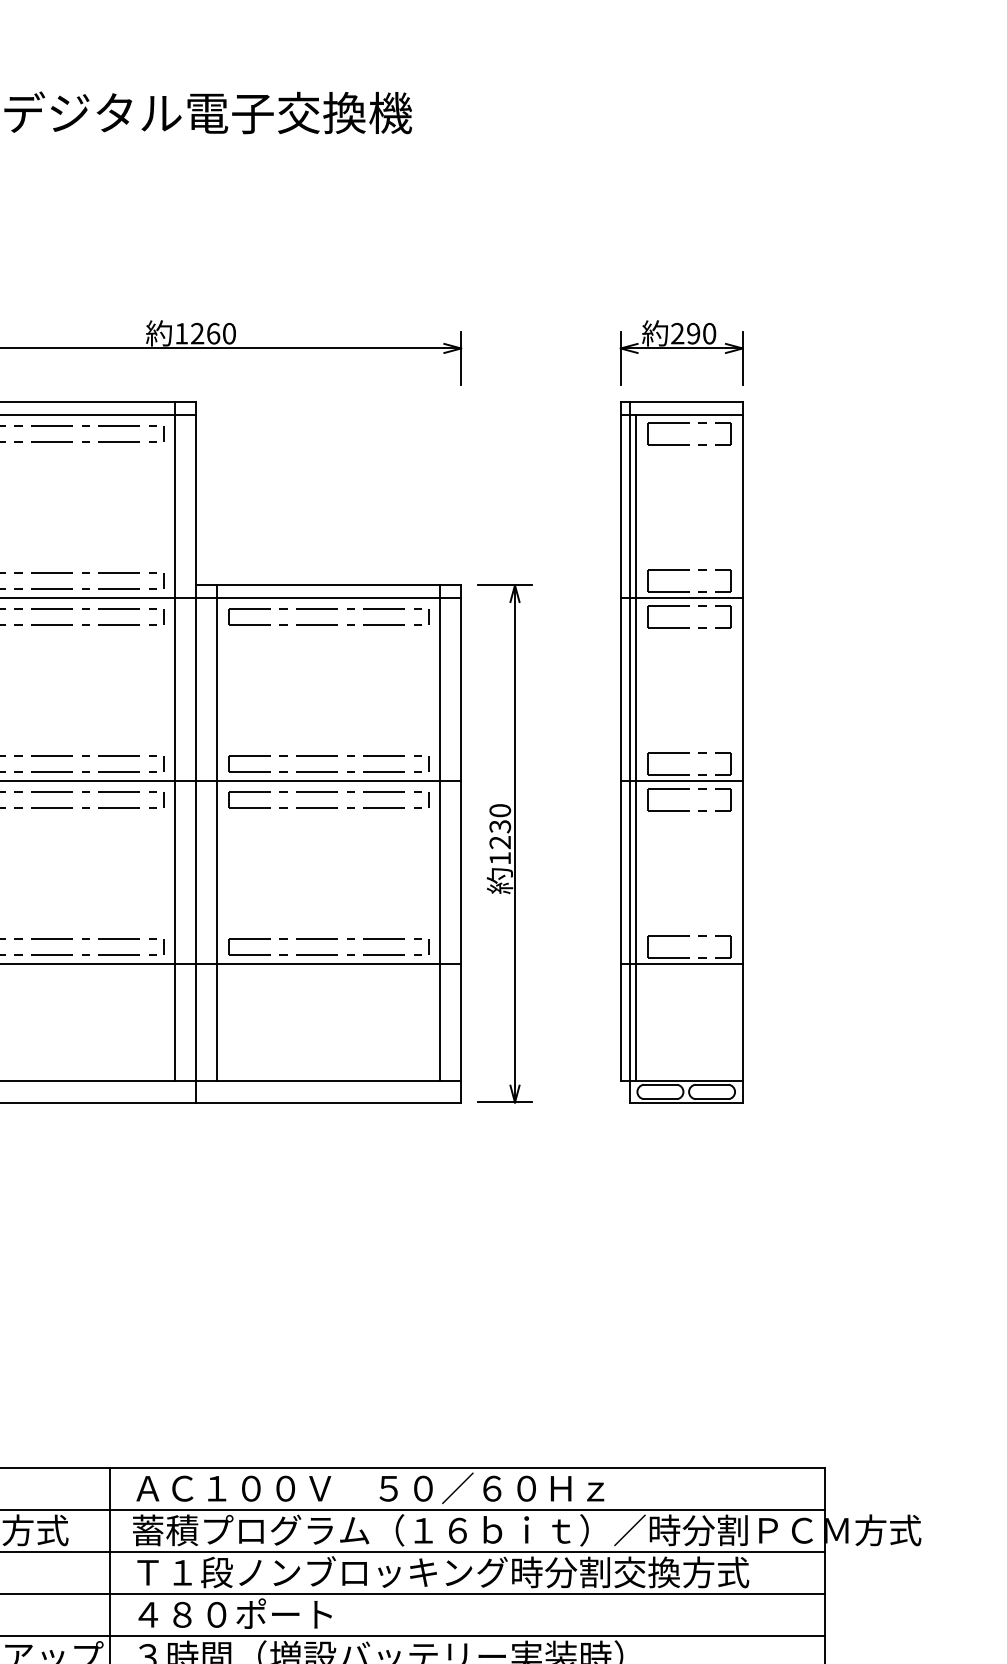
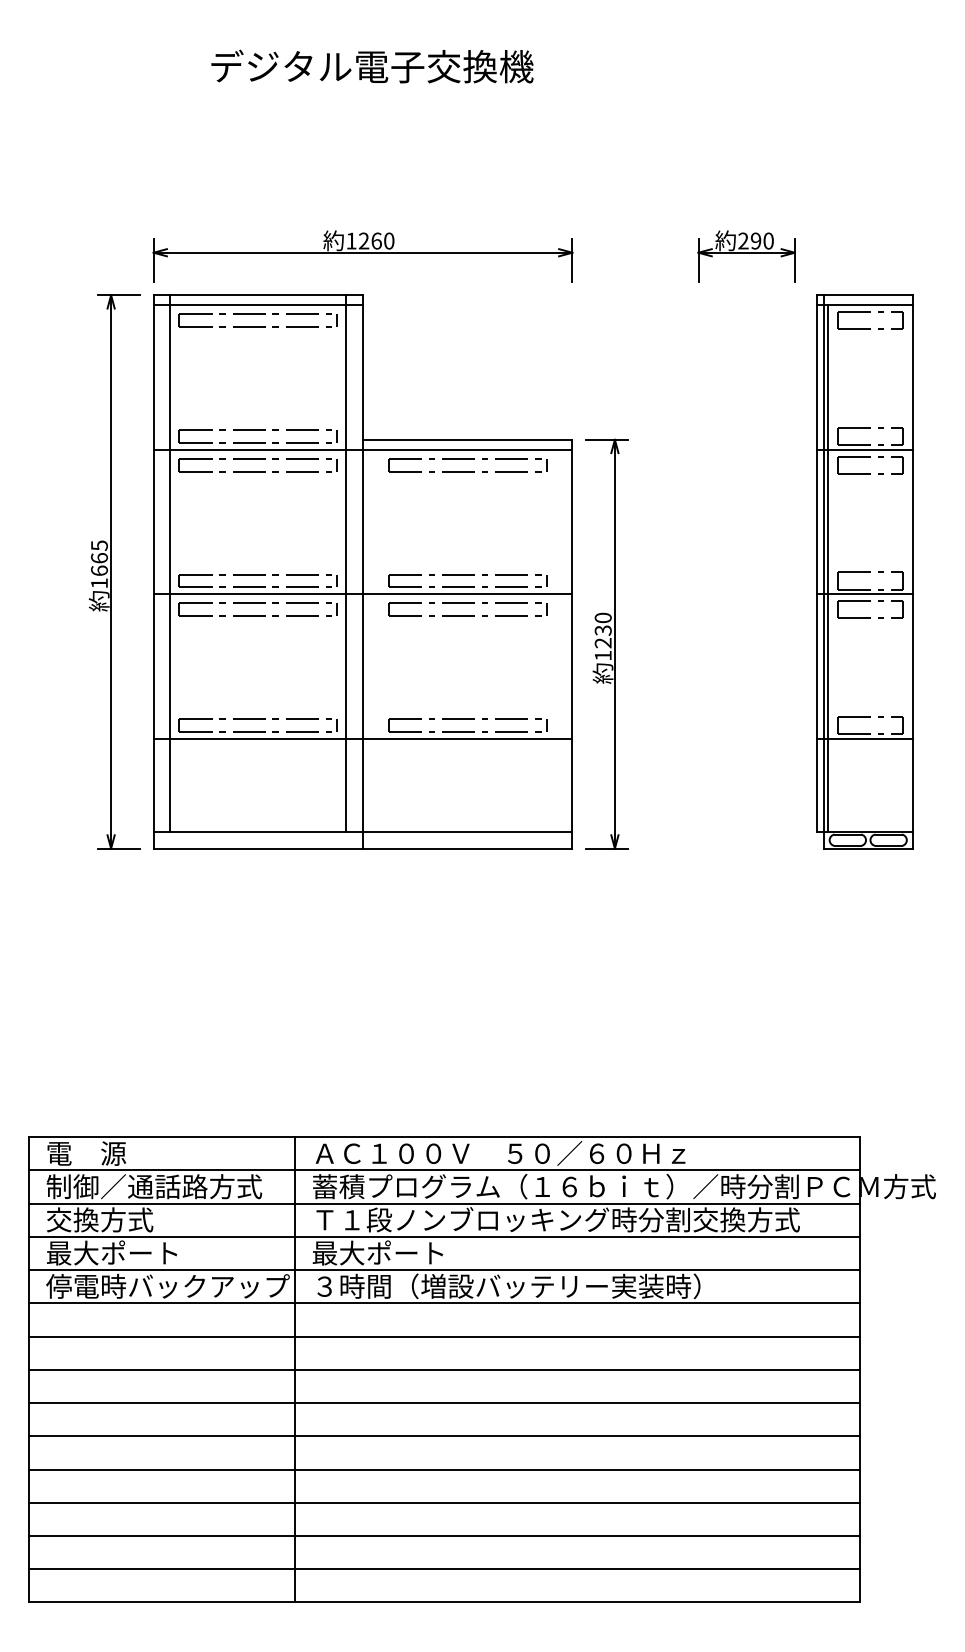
part: (681, 751) -> (864, 571), moved
line: (217, 832) -> (379, 635), removed
line: (439, 832) -> (555, 635), removed
text: (232, 1613) -> (391, 1252), ４８０ポート -> 最大ポート

